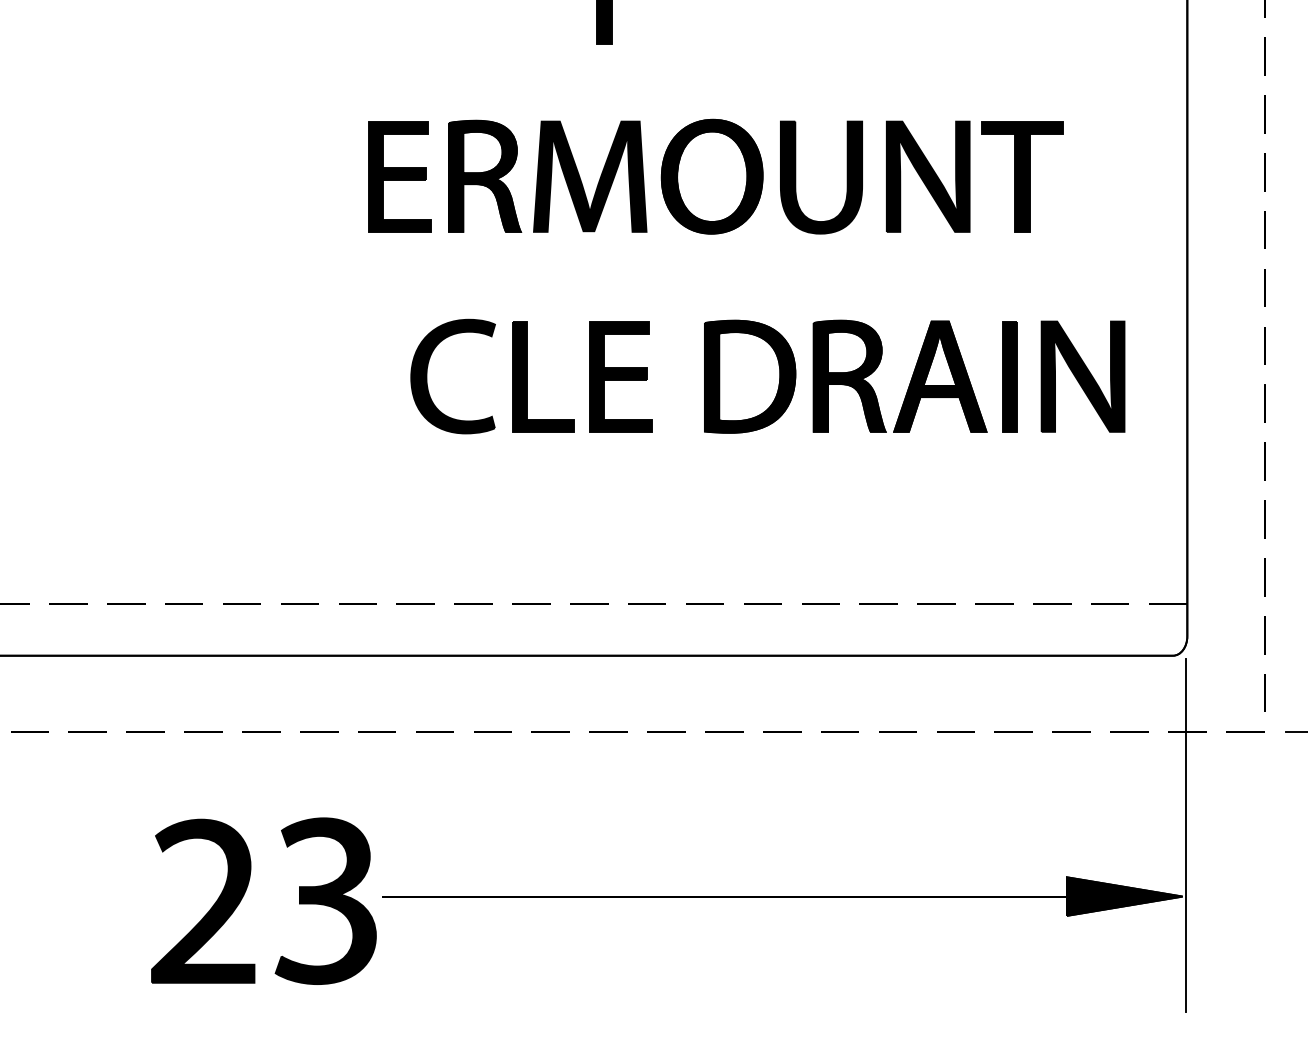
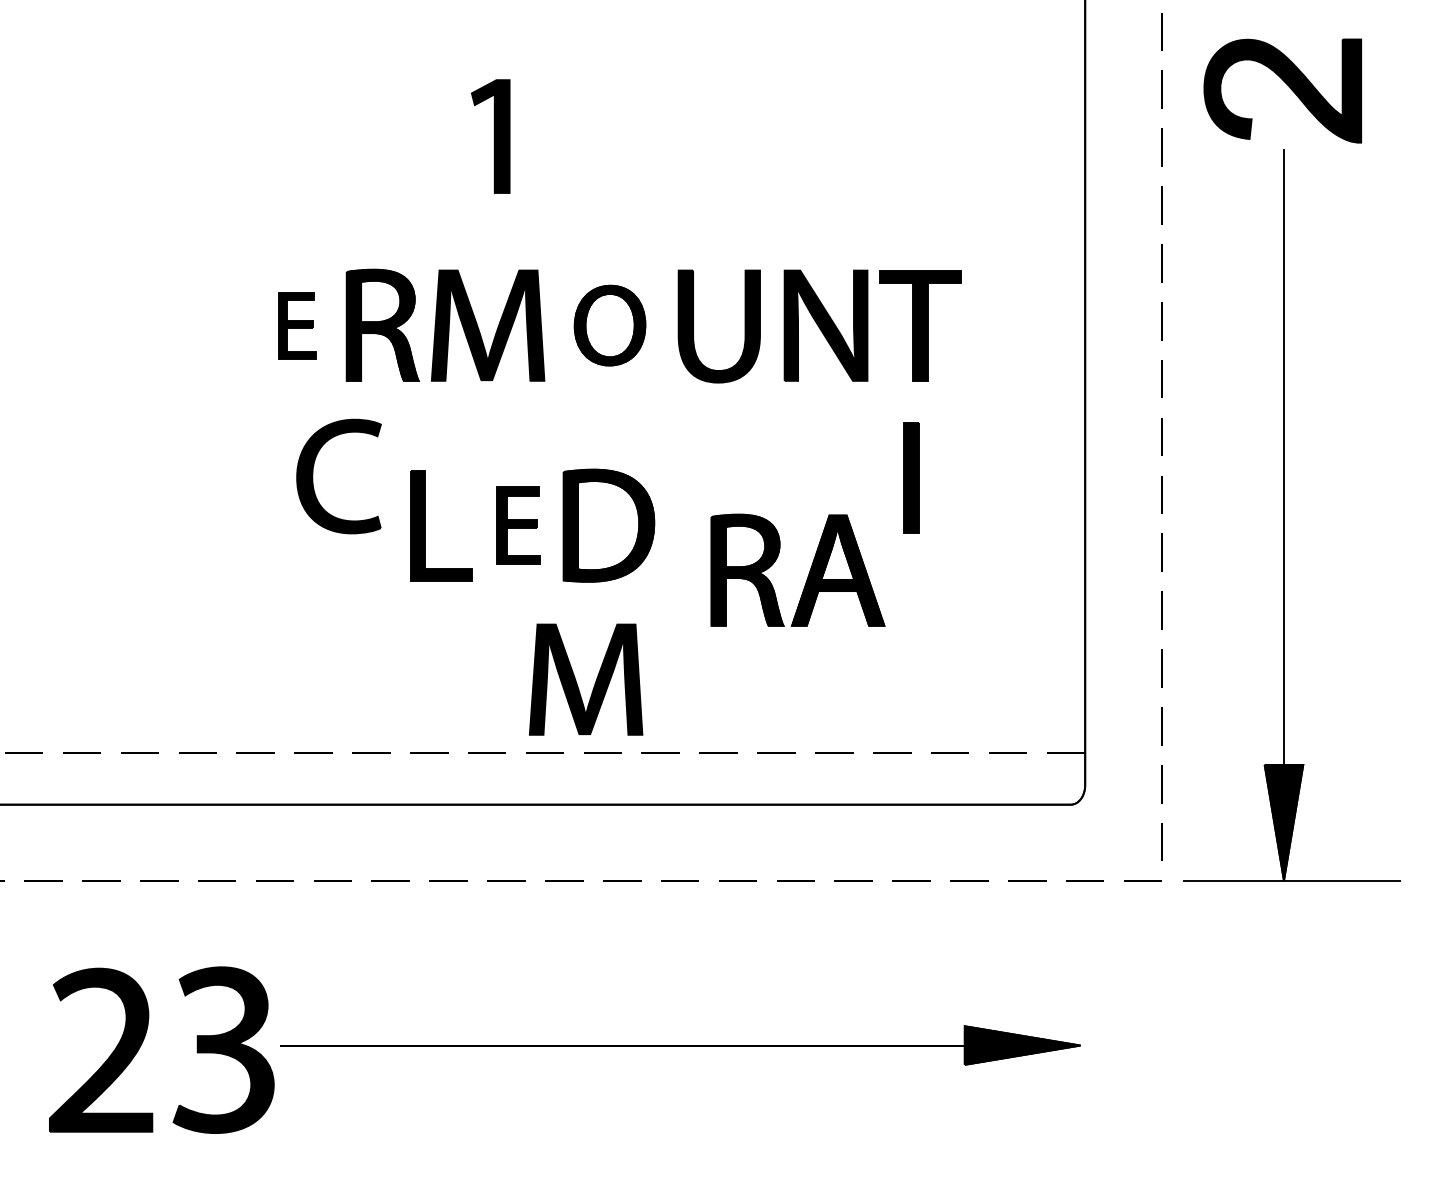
part: (398, 176) -> (296, 325), size x0.6
part: (711, 176) -> (609, 325), size x0.7
part: (427, 376) -> (313, 476), moved
part: (620, 376) -> (518, 525), size x0.7
part: (749, 376) -> (608, 525), moved
part: (1009, 376) -> (911, 477), moved
part: (1082, 376) -> (980, 525), removed
part: (910, 379) -> (808, 573), moved
part: (696, 534) -> (594, 683), added
line: (1186, 835) -> (1084, 984), removed

